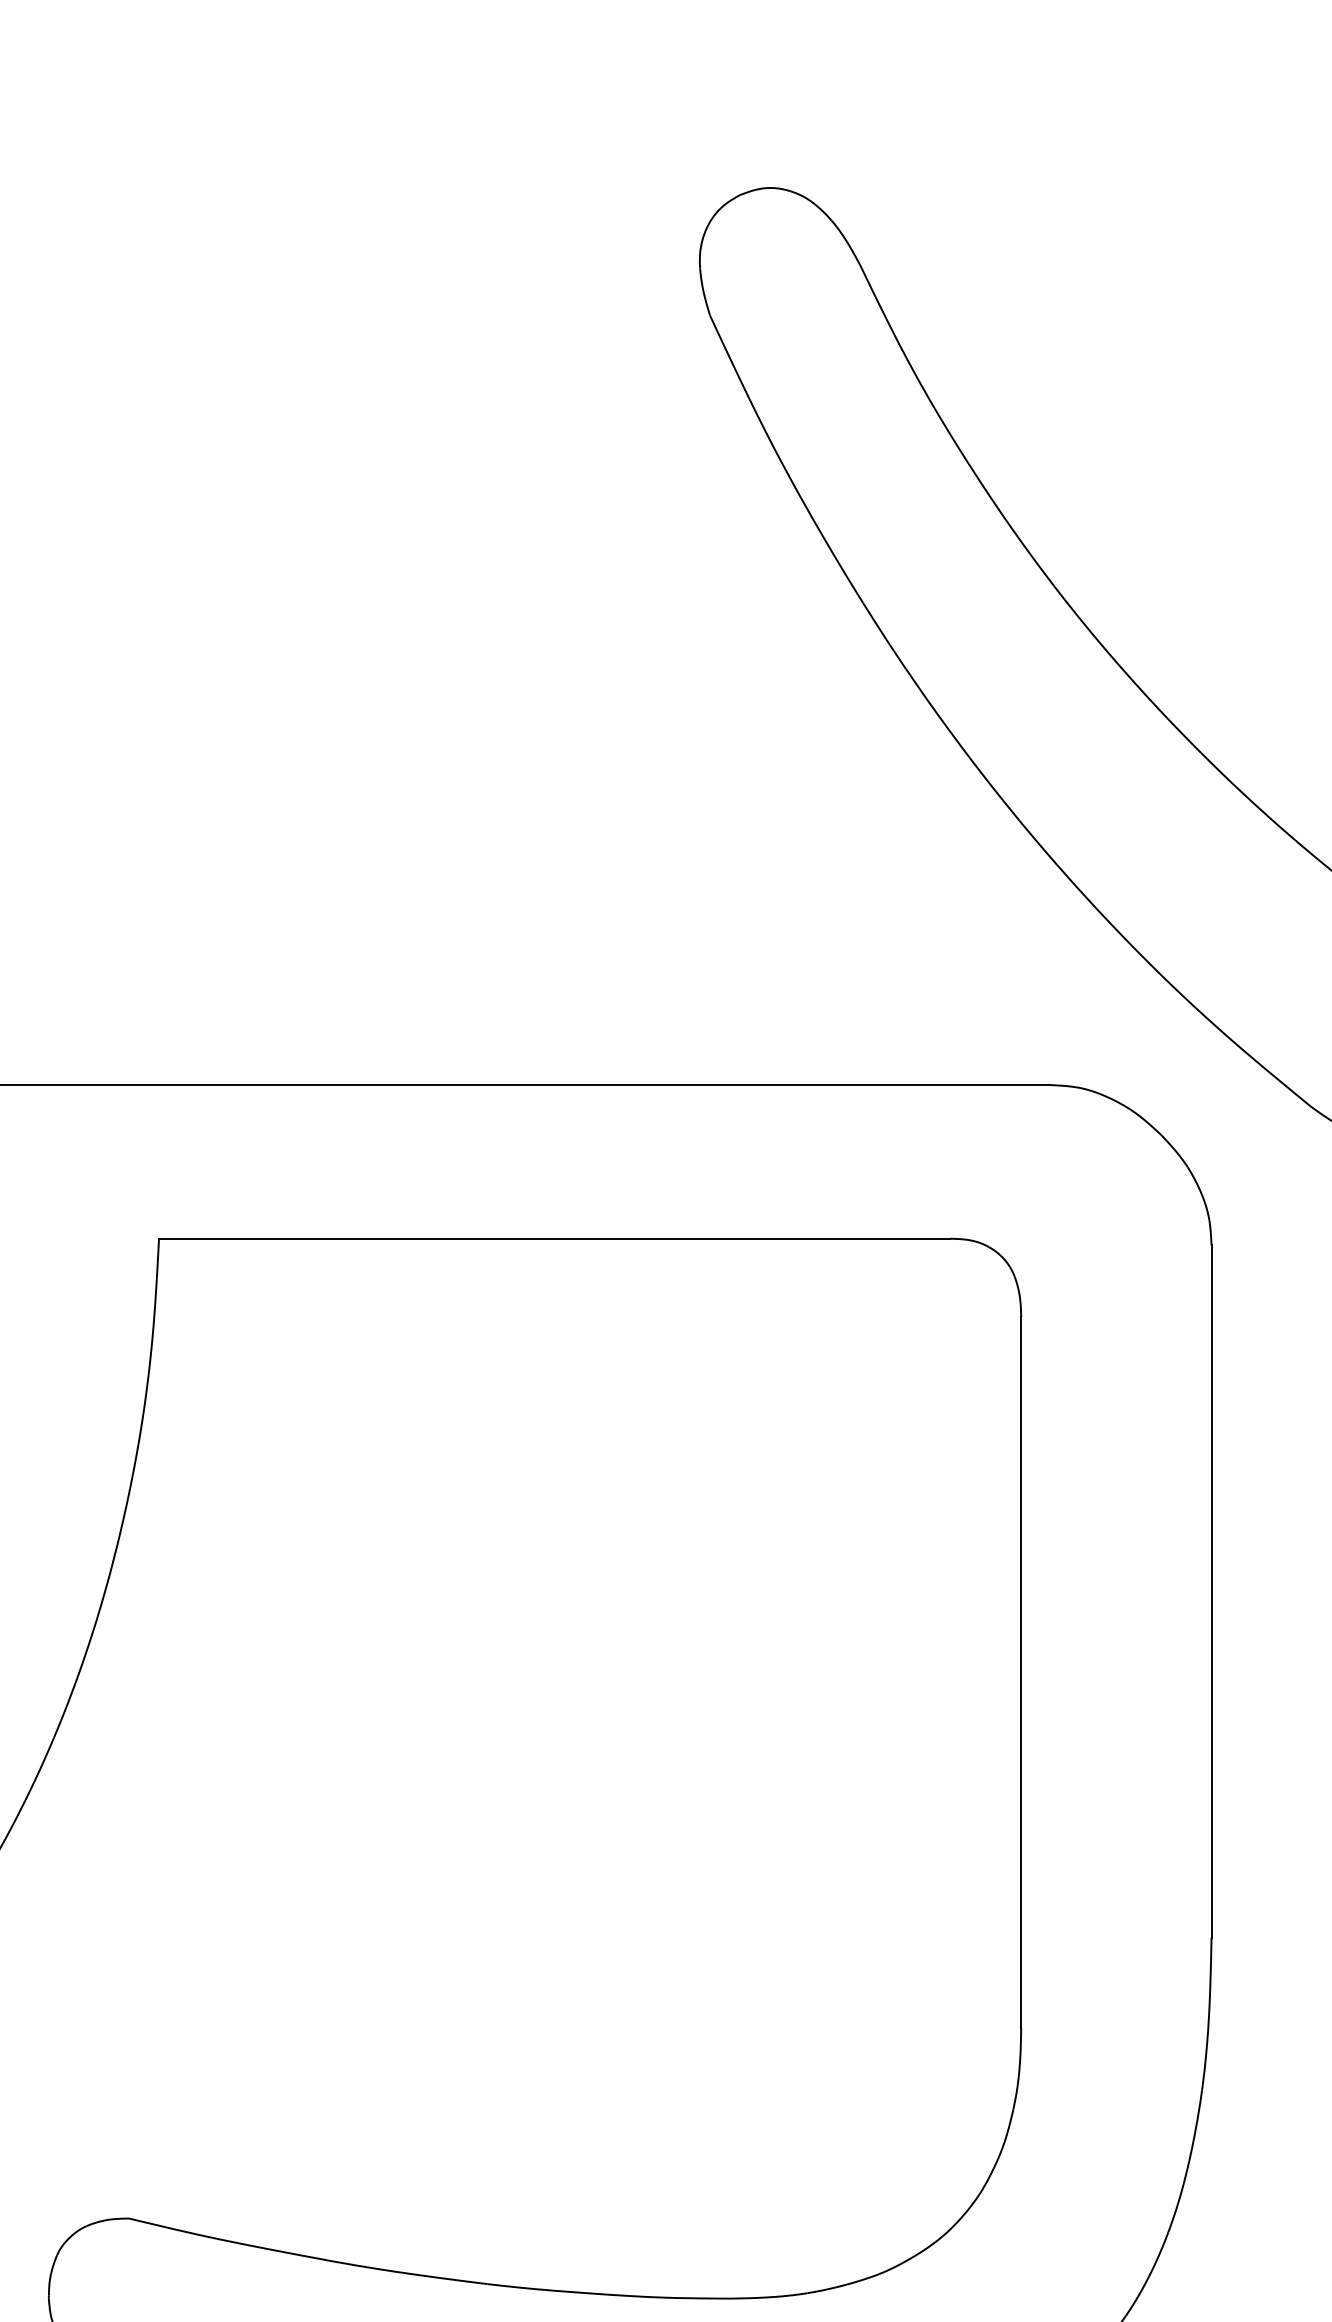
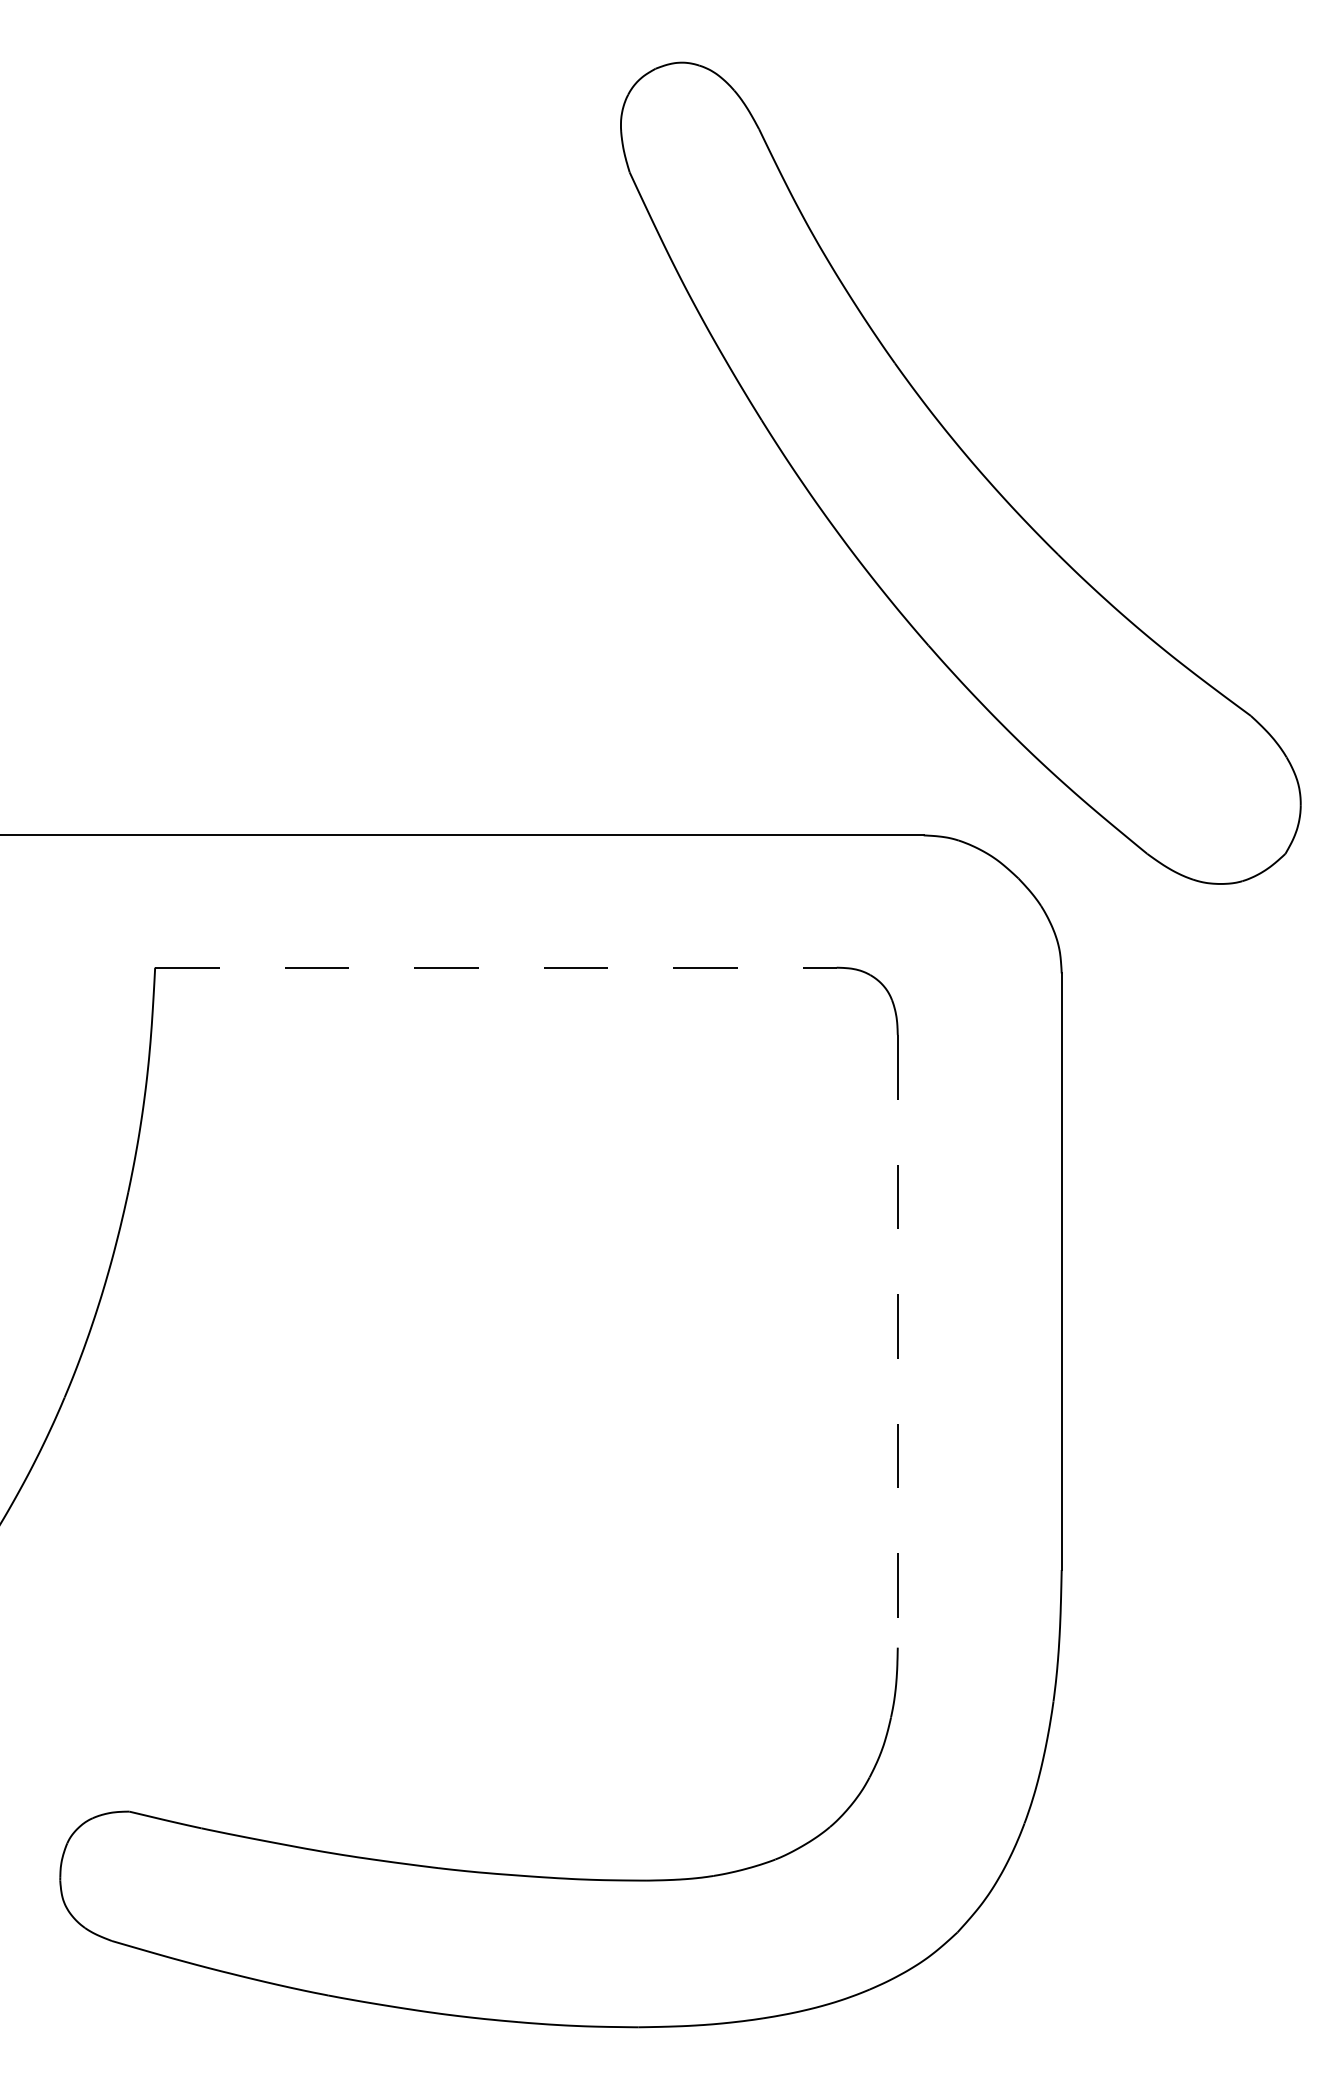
line: (554, 1238) -> (495, 967), solid -> dashed
line: (1020, 1672) -> (897, 1341), solid -> dashed

